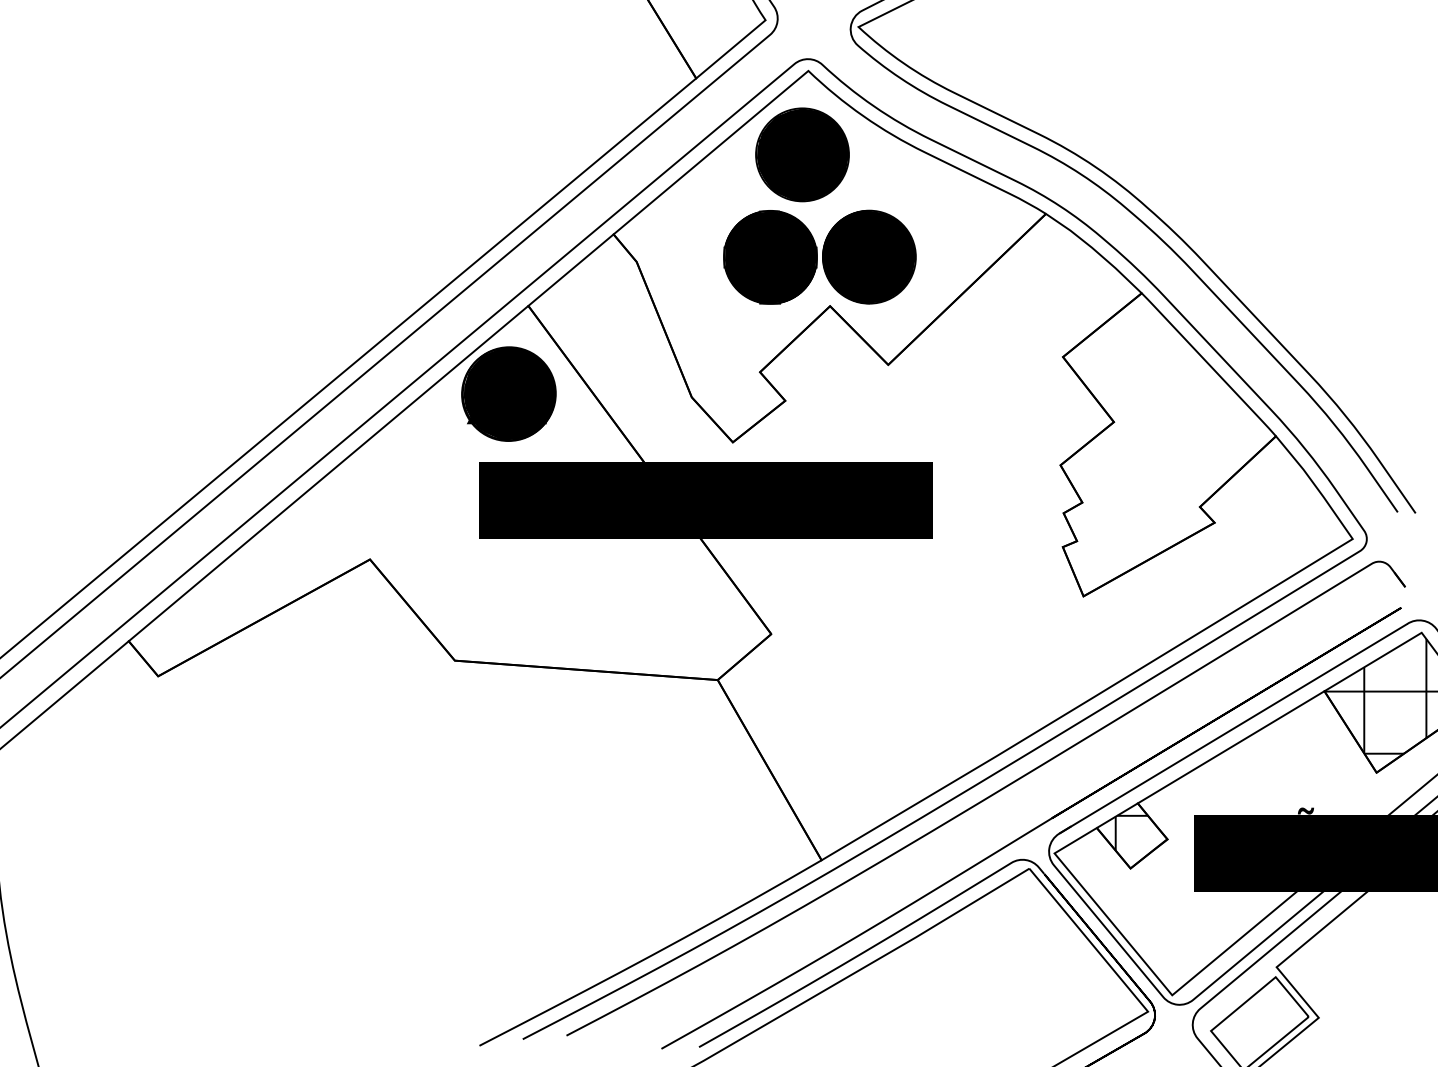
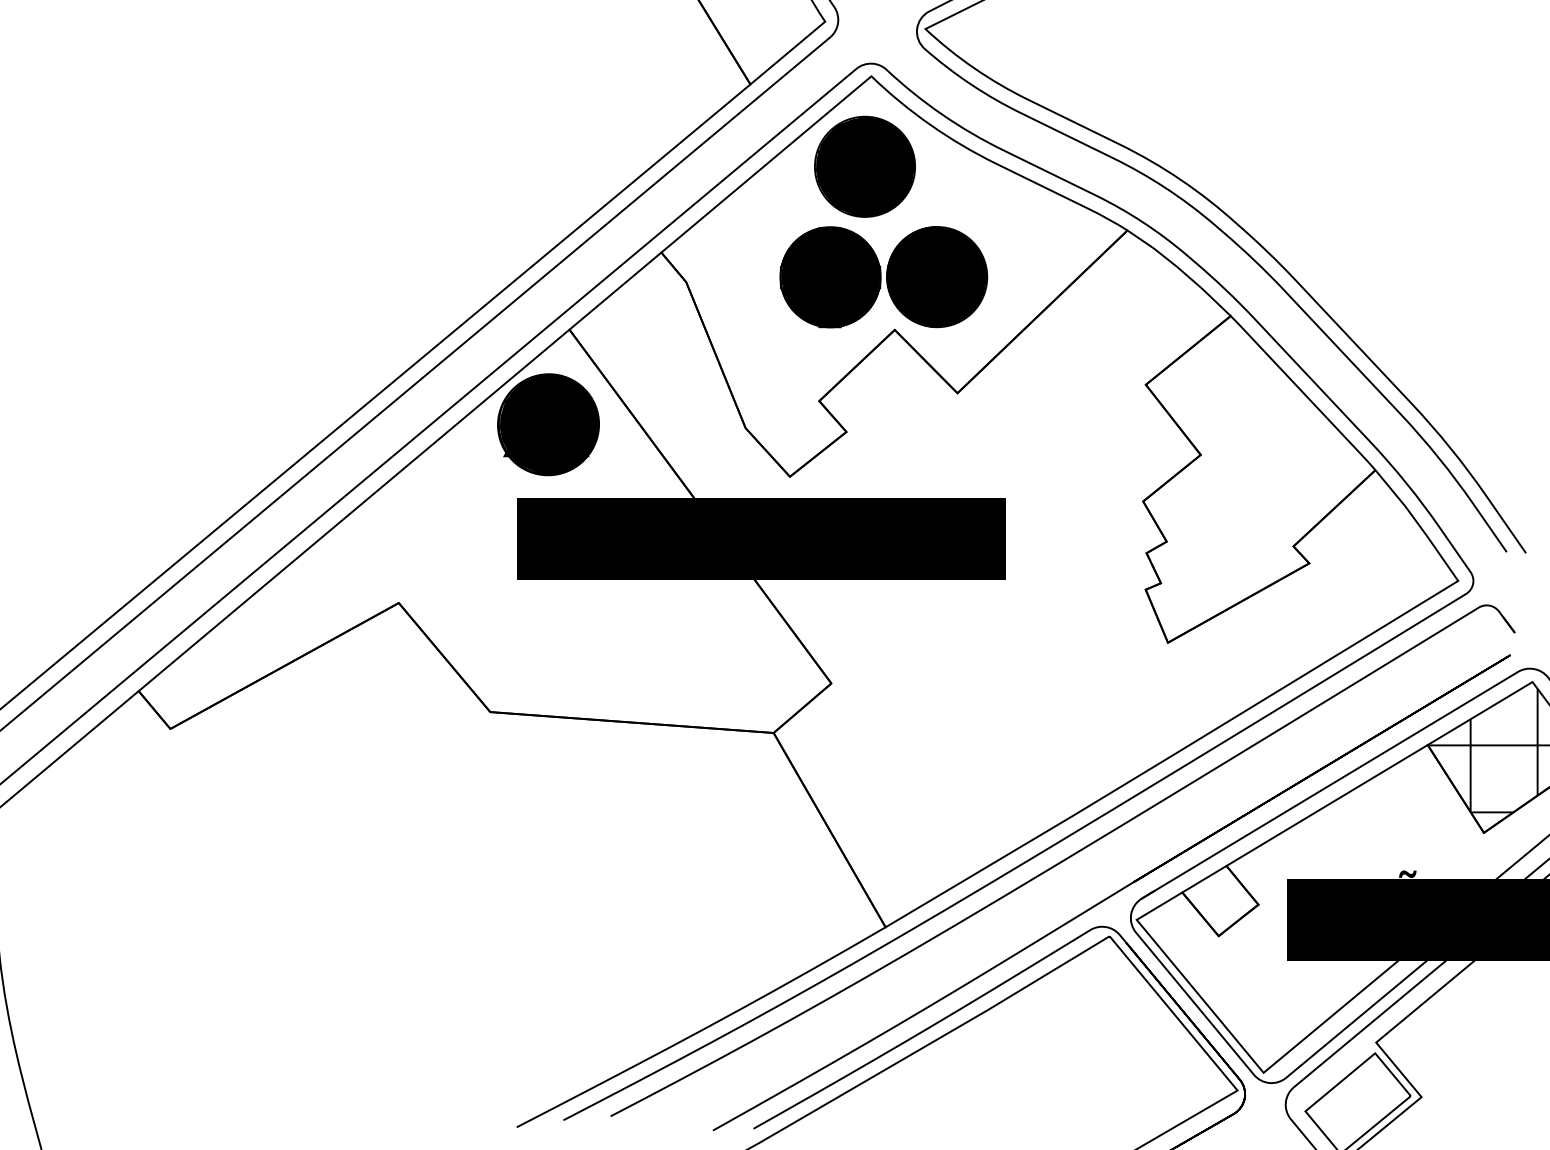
hatch: (1131, 832) -> (1219, 897), removed

